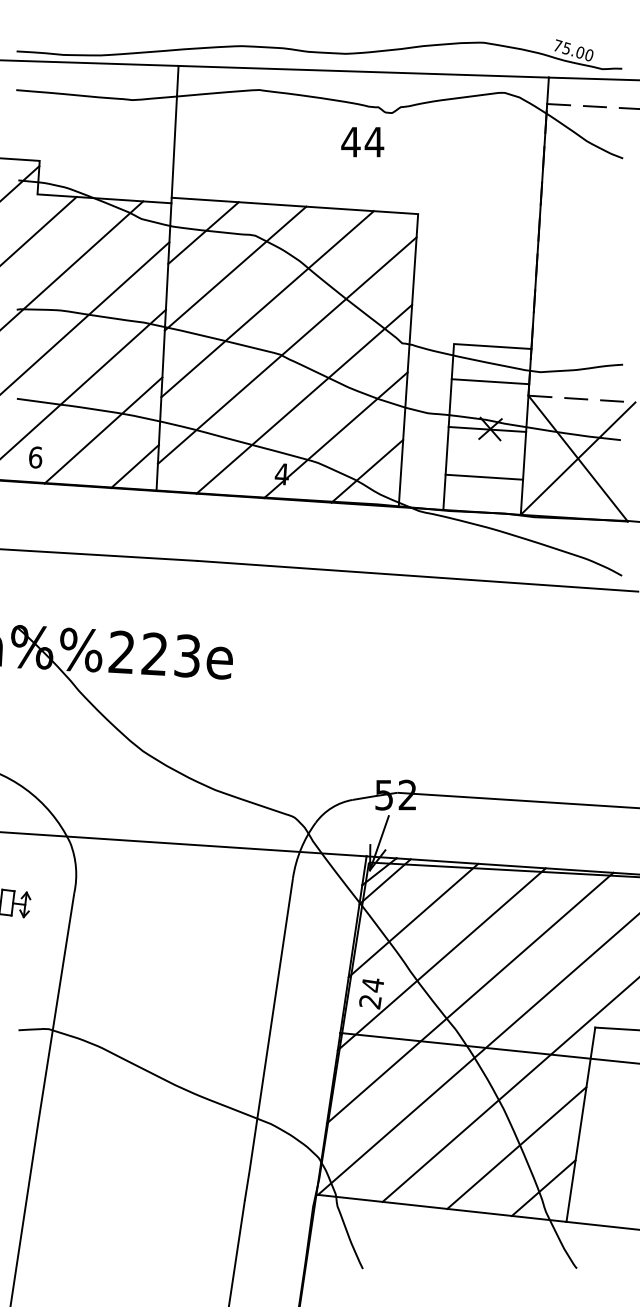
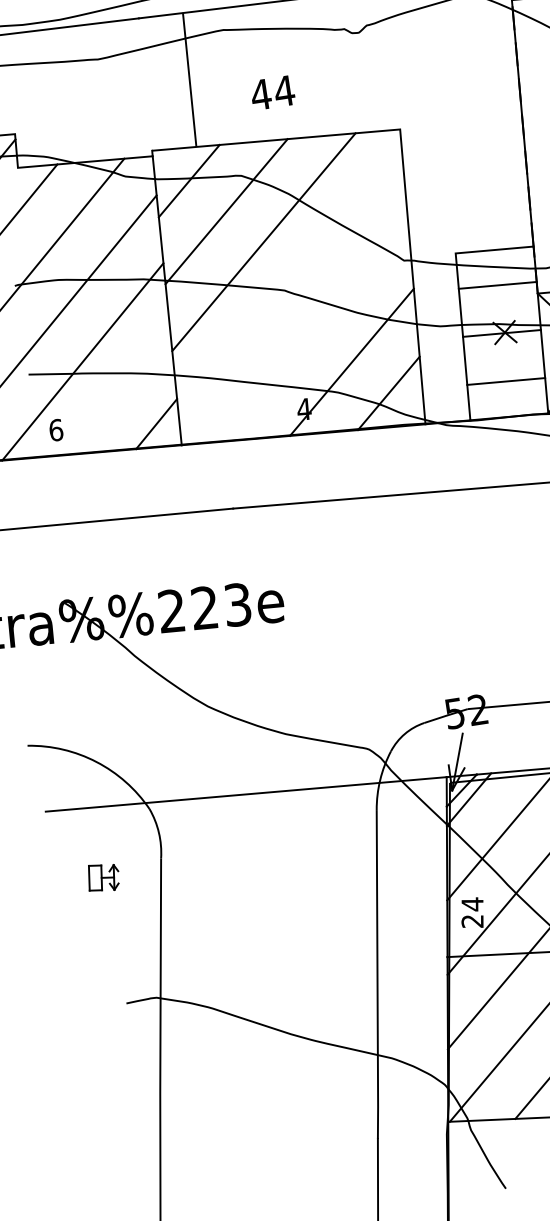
line: (174, 131) -> (188, 79), moved
text: (362, 142) -> (272, 93), moved
line: (286, 350) -> (289, 285), removed
line: (304, 398) -> (315, 330), removed
line: (103, 430) -> (119, 393), removed

